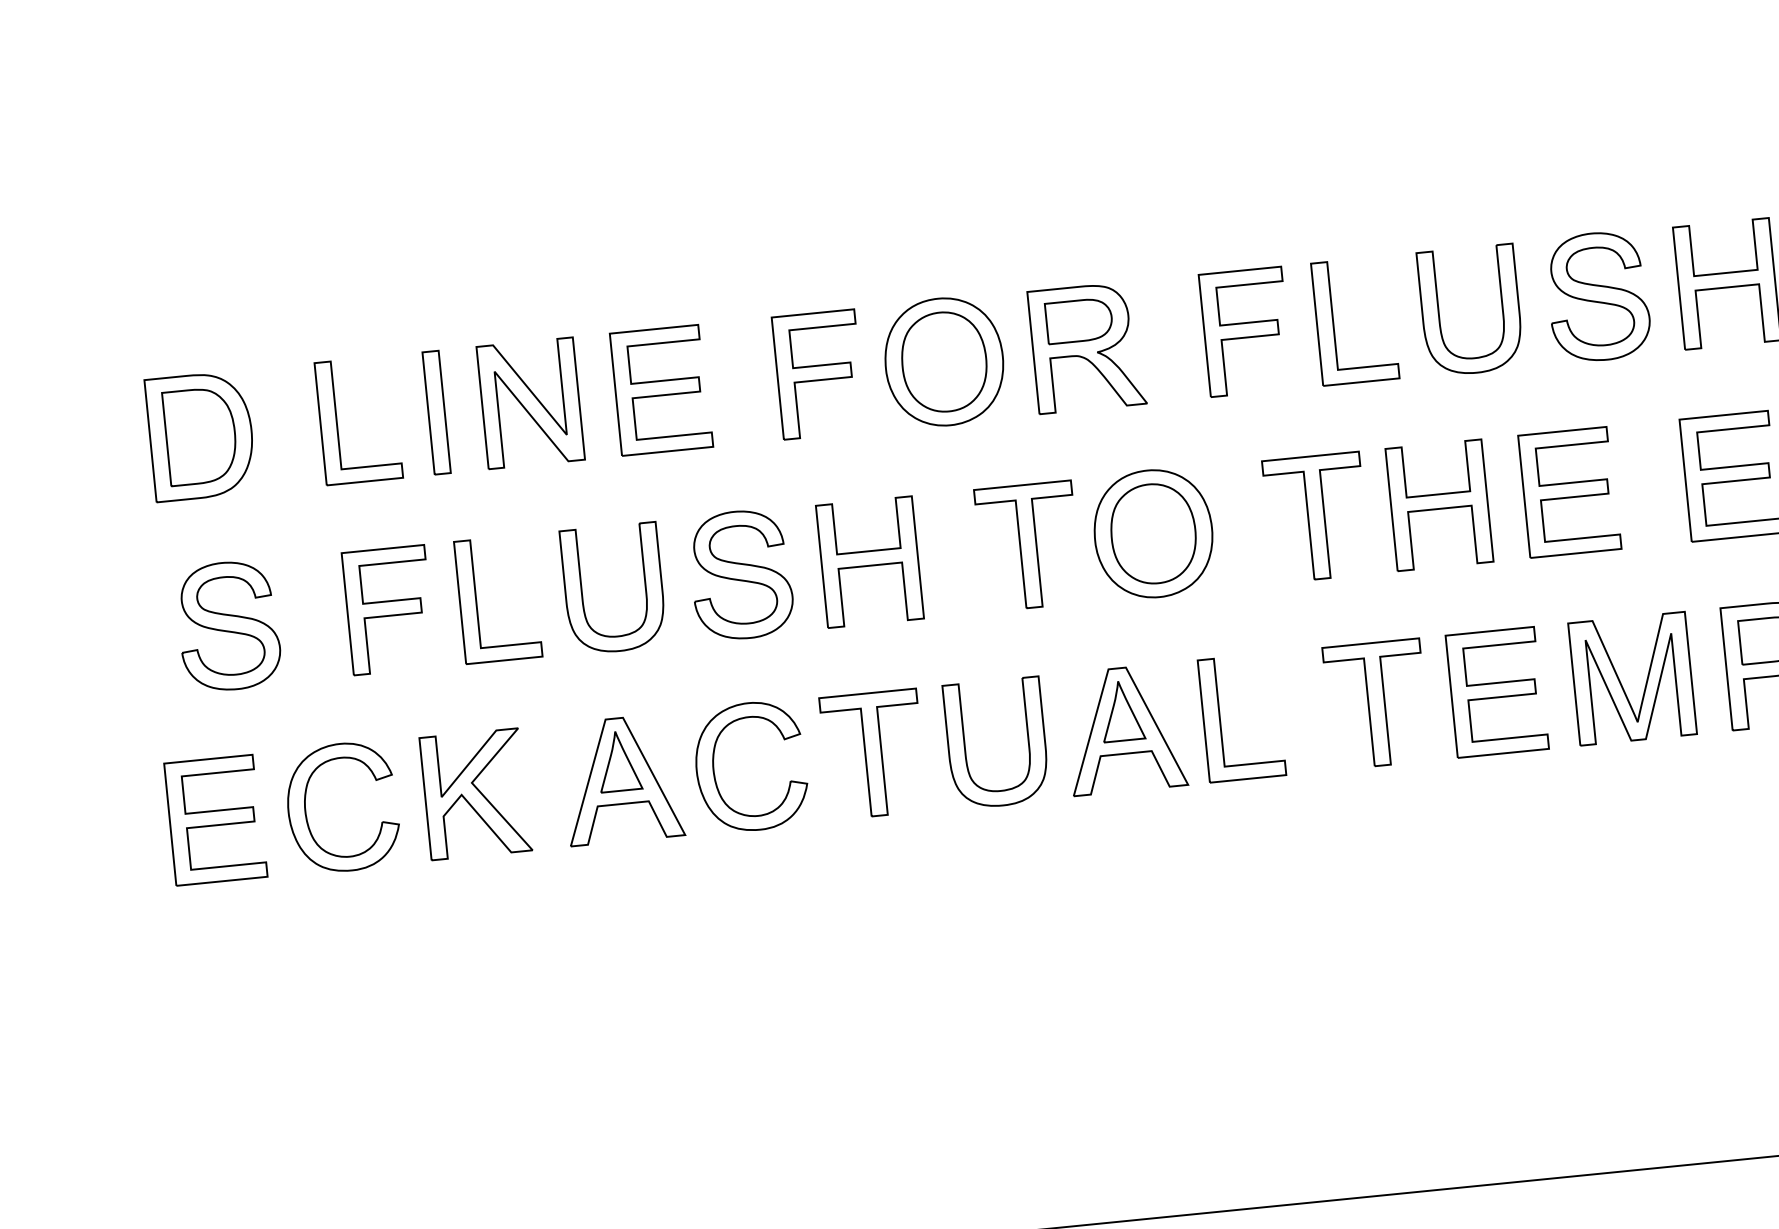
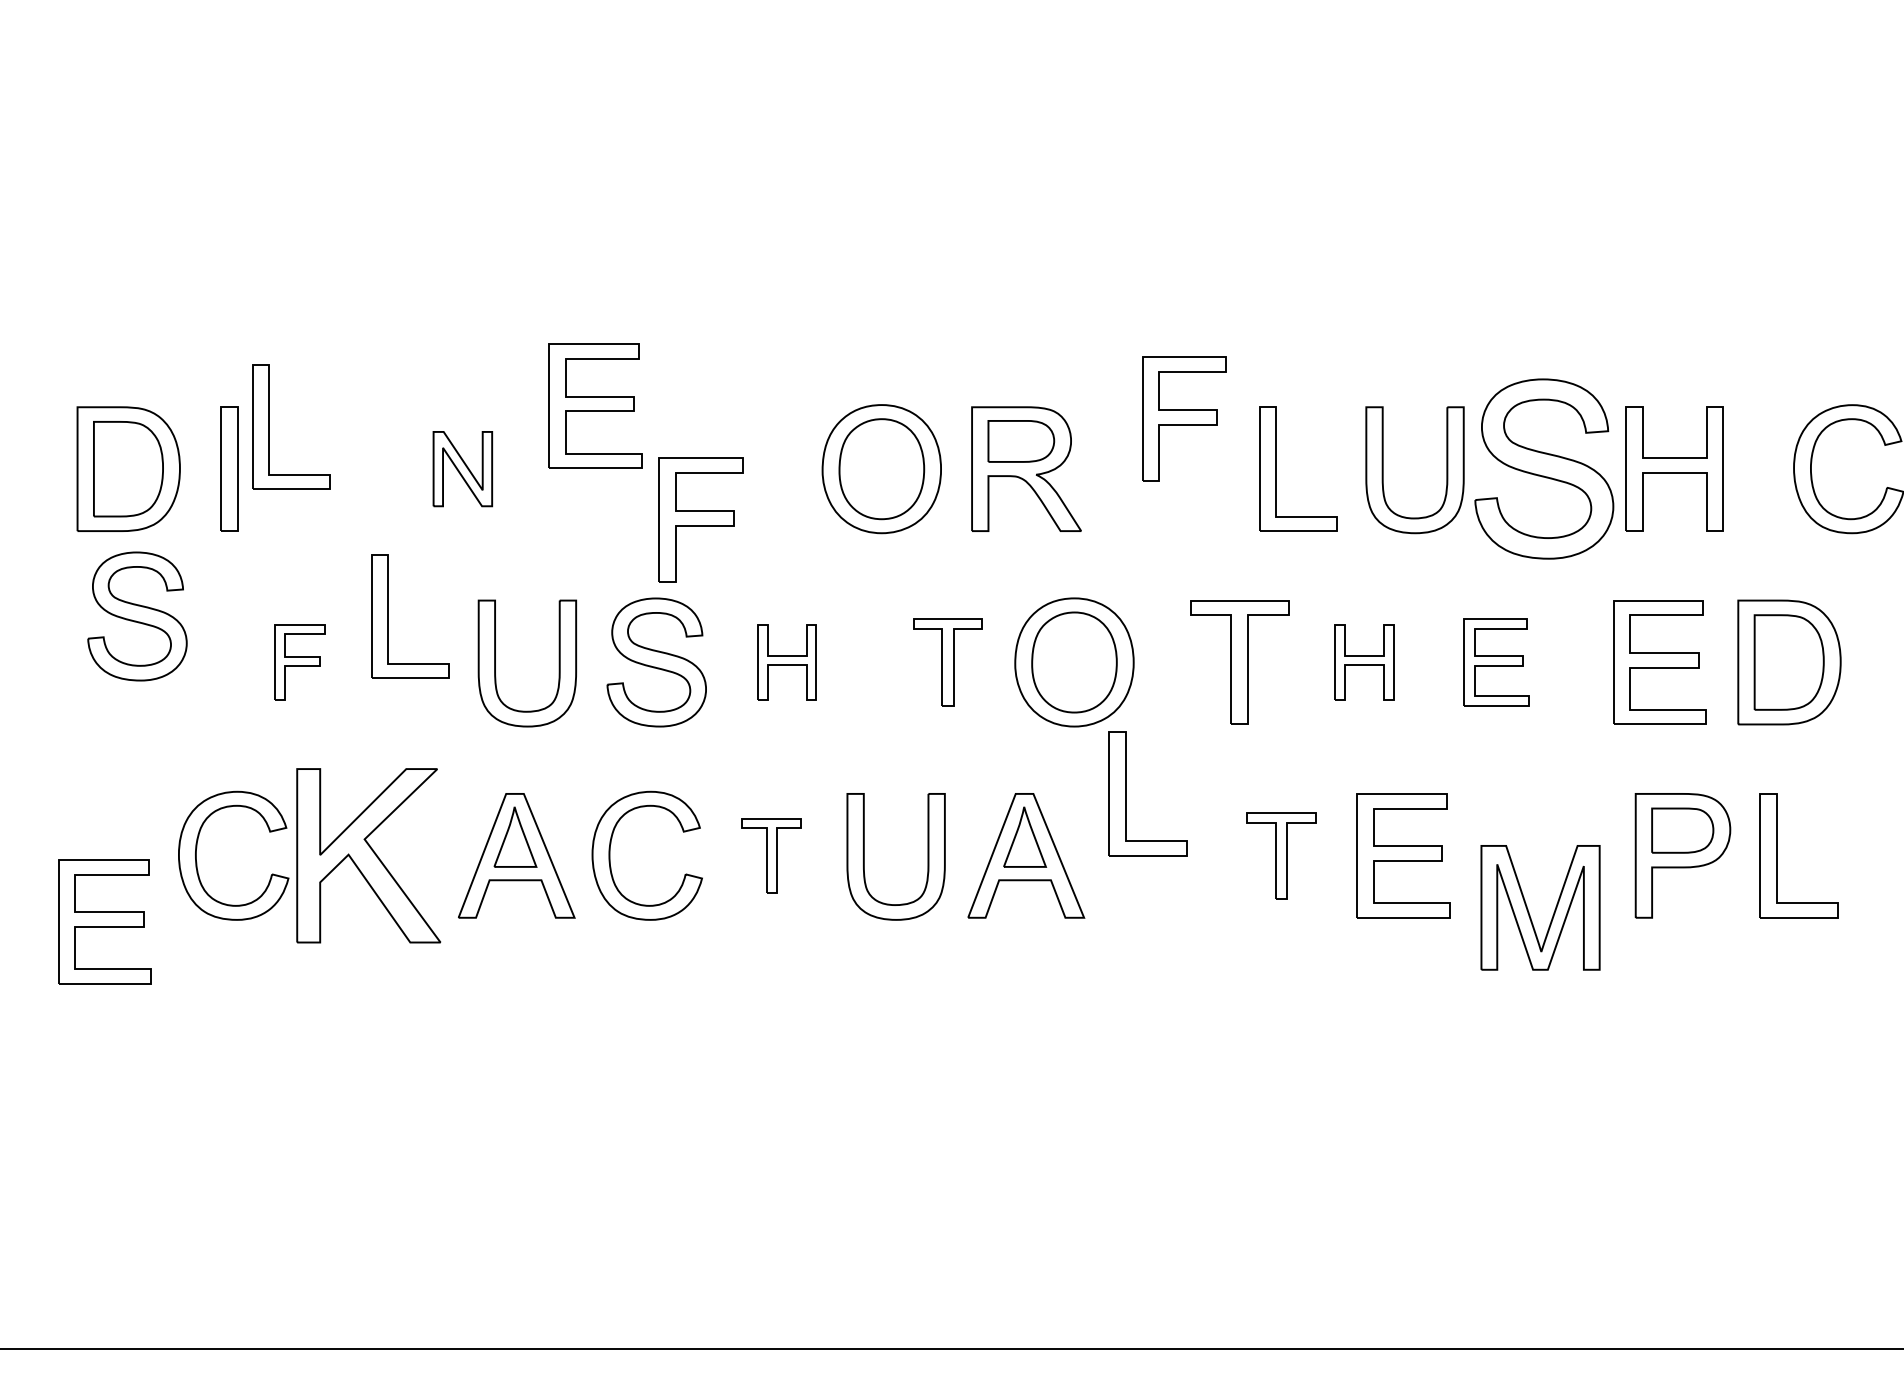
part: (1598, 297) -> (1544, 469), size x1.4
part: (1245, 331) -> (1184, 418), moved
part: (818, 373) -> (700, 519), moved
part: (661, 389) -> (595, 405), moved
part: (530, 402) -> (462, 468), size x0.6
part: (436, 412) -> (229, 468), moved
part: (336, 421) -> (269, 426), moved
part: (1570, 492) -> (1496, 662), size x0.7
part: (1439, 505) -> (1364, 662), size x0.6
part: (1028, 546) -> (947, 662), size x0.7
part: (870, 562) -> (787, 662), size x0.6
part: (476, 601) -> (388, 616), moved
part: (388, 610) -> (299, 662), size x0.6
part: (228, 626) -> (137, 616), moved
part: (1622, 684) -> (1529, 912), moved
part: (1376, 703) -> (1281, 855), size x0.7
part: (1220, 719) -> (1126, 793), moved
part: (873, 754) -> (771, 855), size x0.6
part: (475, 793) -> (368, 855), size x1.4
part: (215, 819) -> (104, 921), moved

